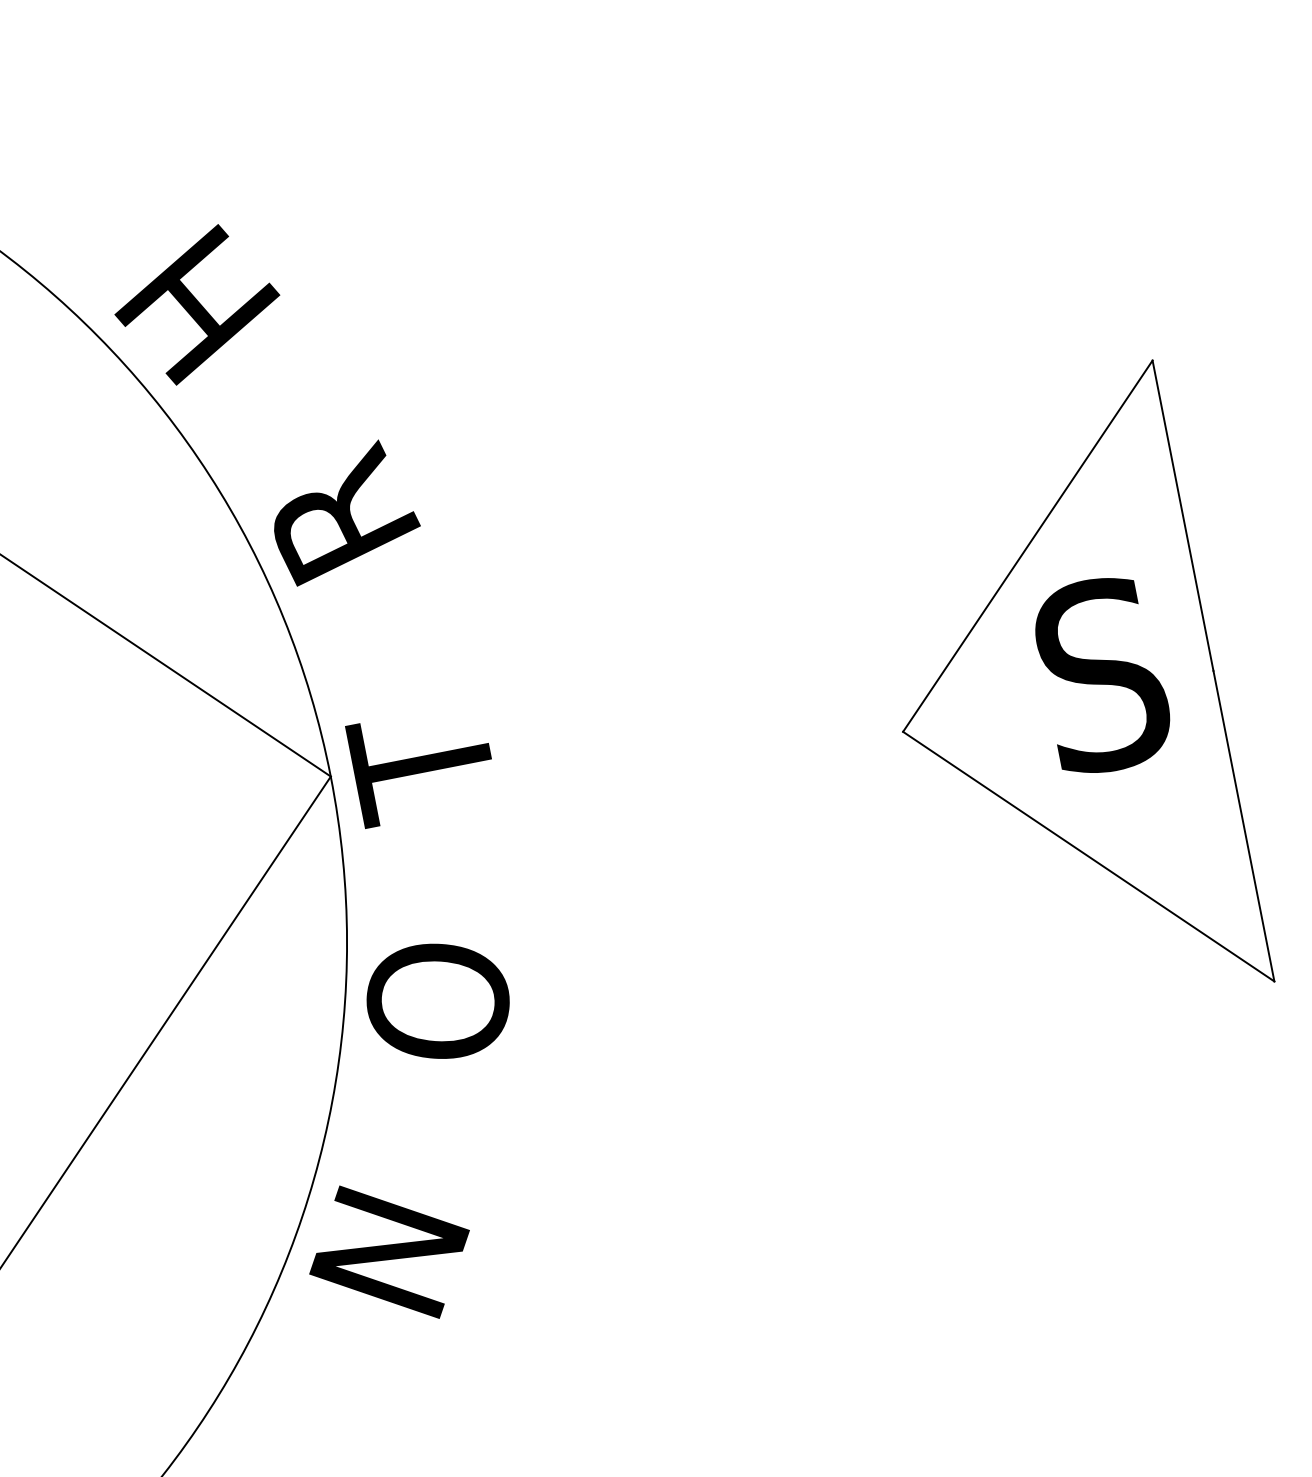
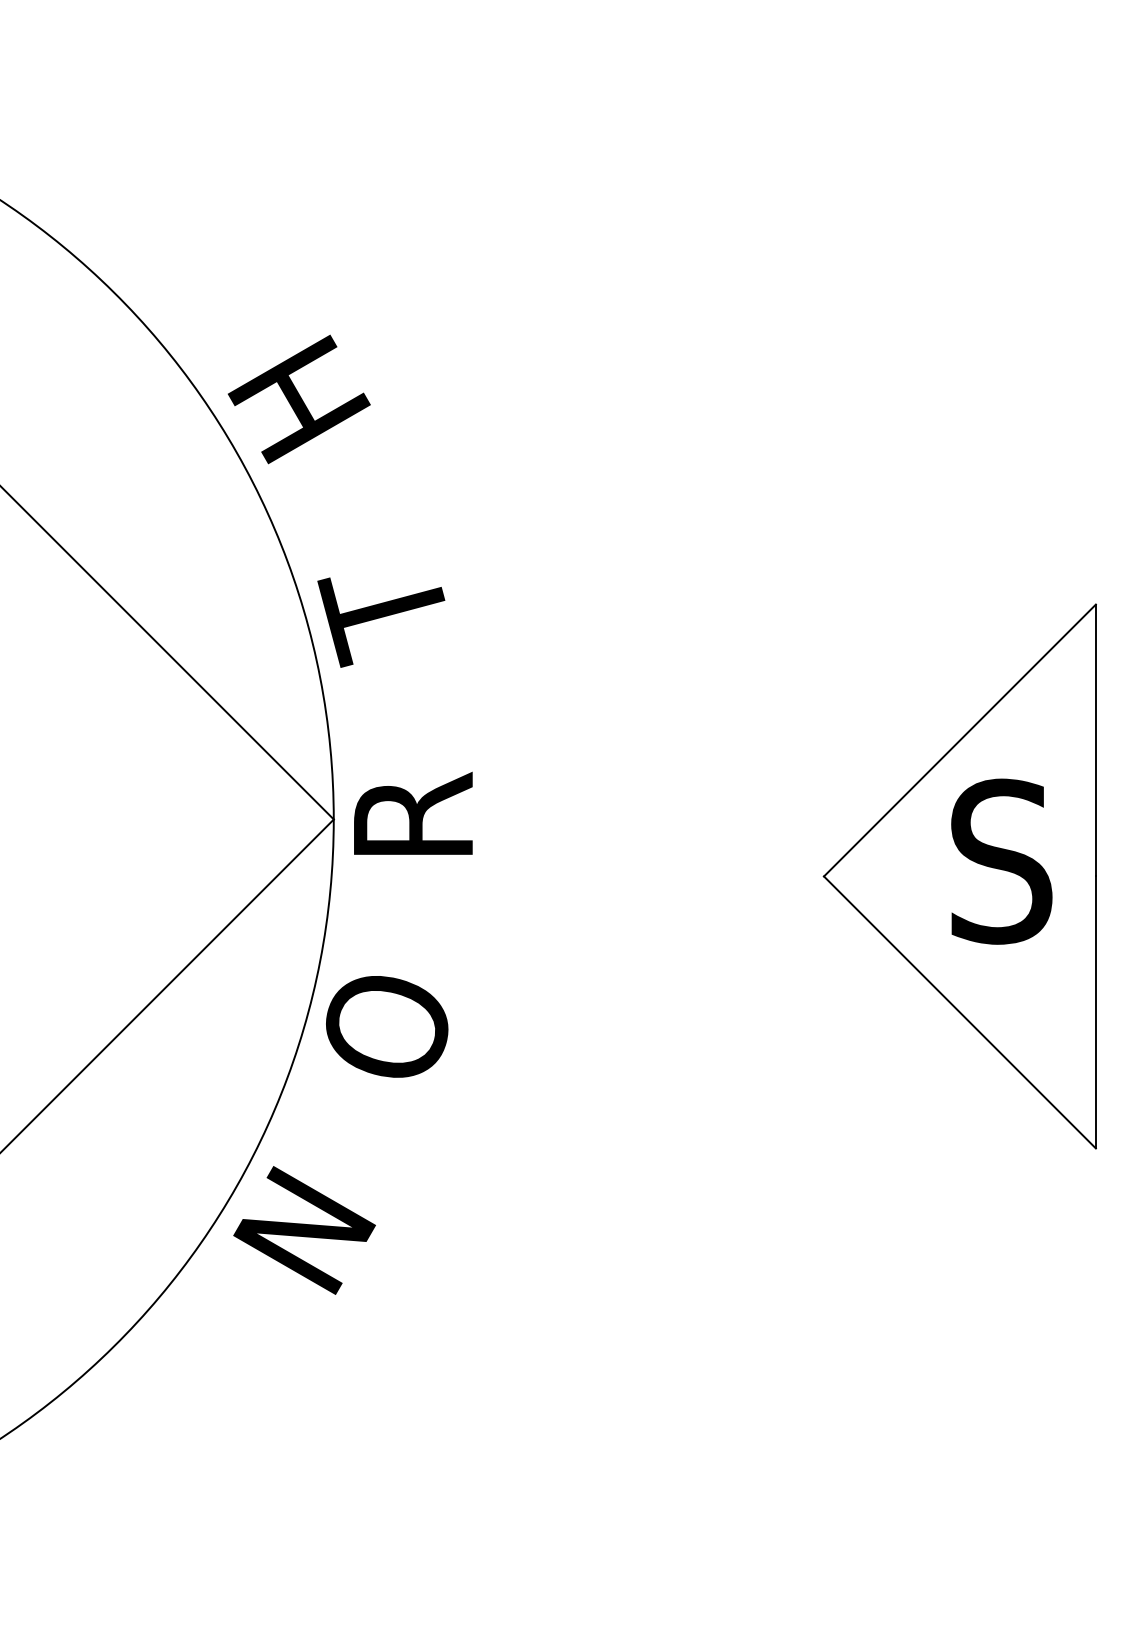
text: (340, 520) -> (384, 605), R -> T
text: (422, 759) -> (413, 820), T -> R

